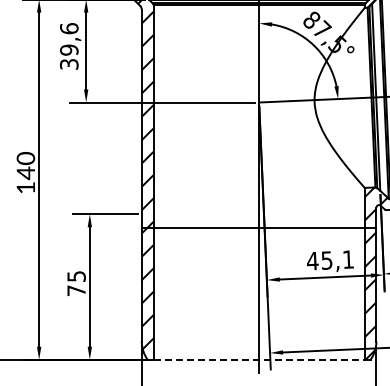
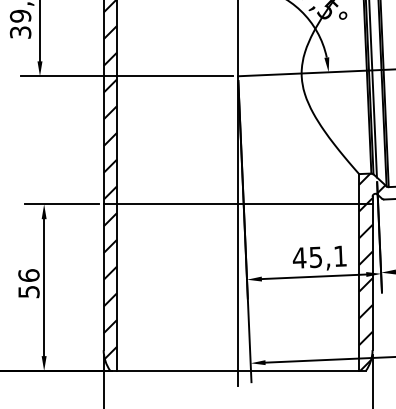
line: (258, 228) -> (237, 204), moved
text: (76, 283) -> (28, 283), 75 -> 56
line: (259, 359) -> (238, 370), dashed -> solid

